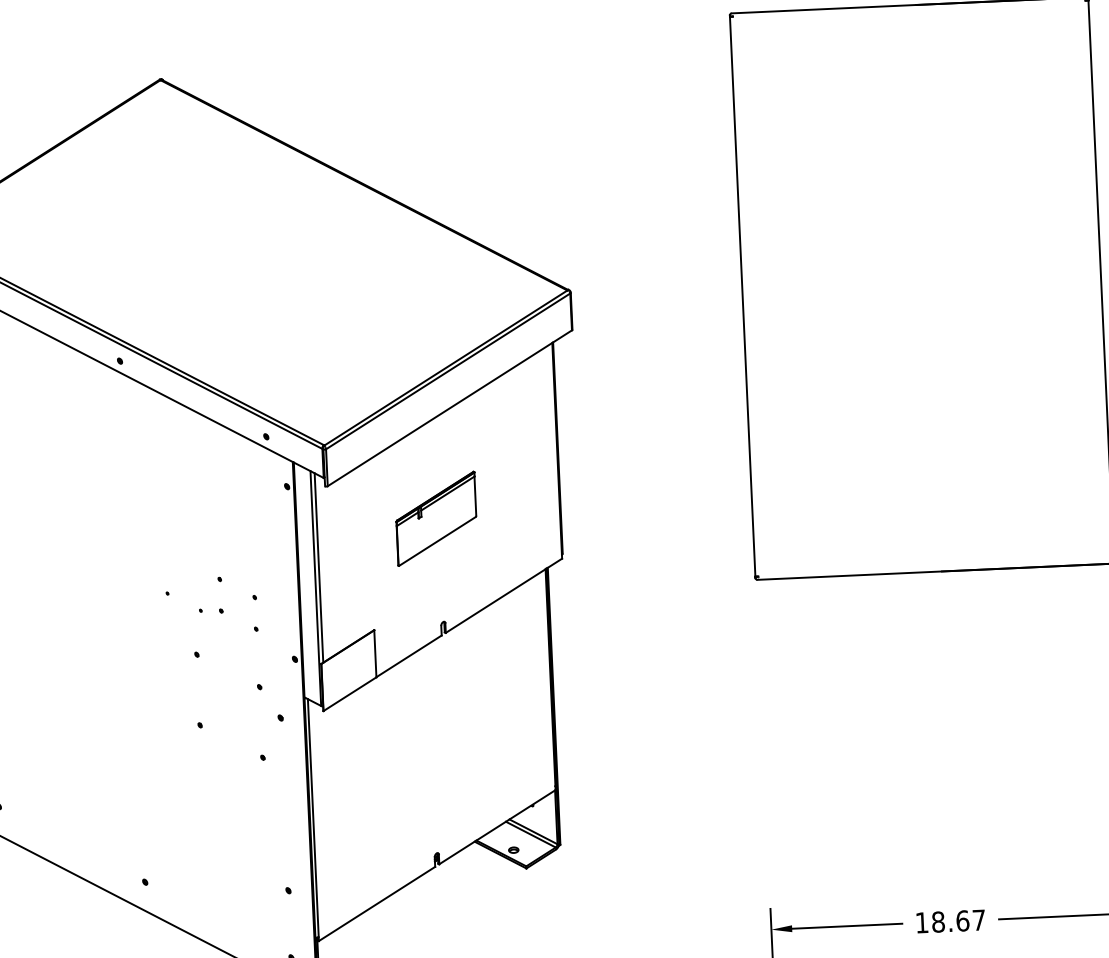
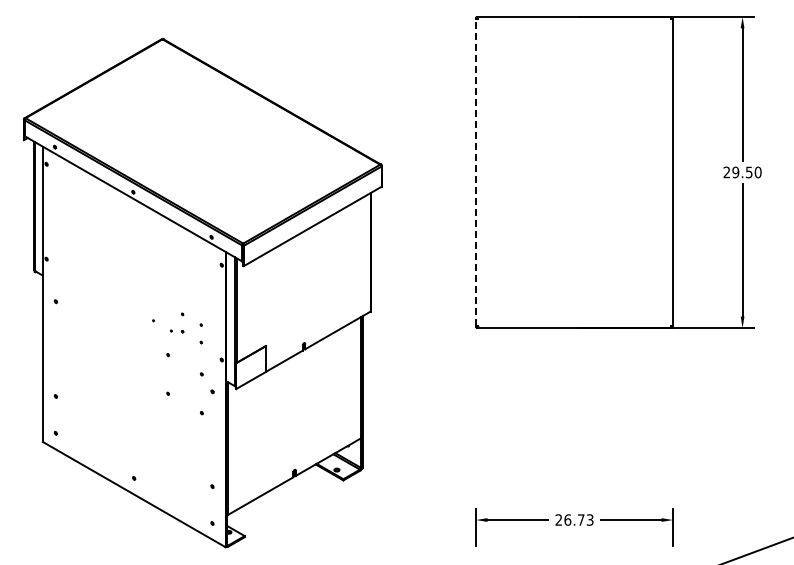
line: (743, 296) -> (476, 172), solid -> dashed
part: (435, 518) -> (302, 286), removed
text: (950, 920) -> (574, 519), 18.67 -> 26.73

